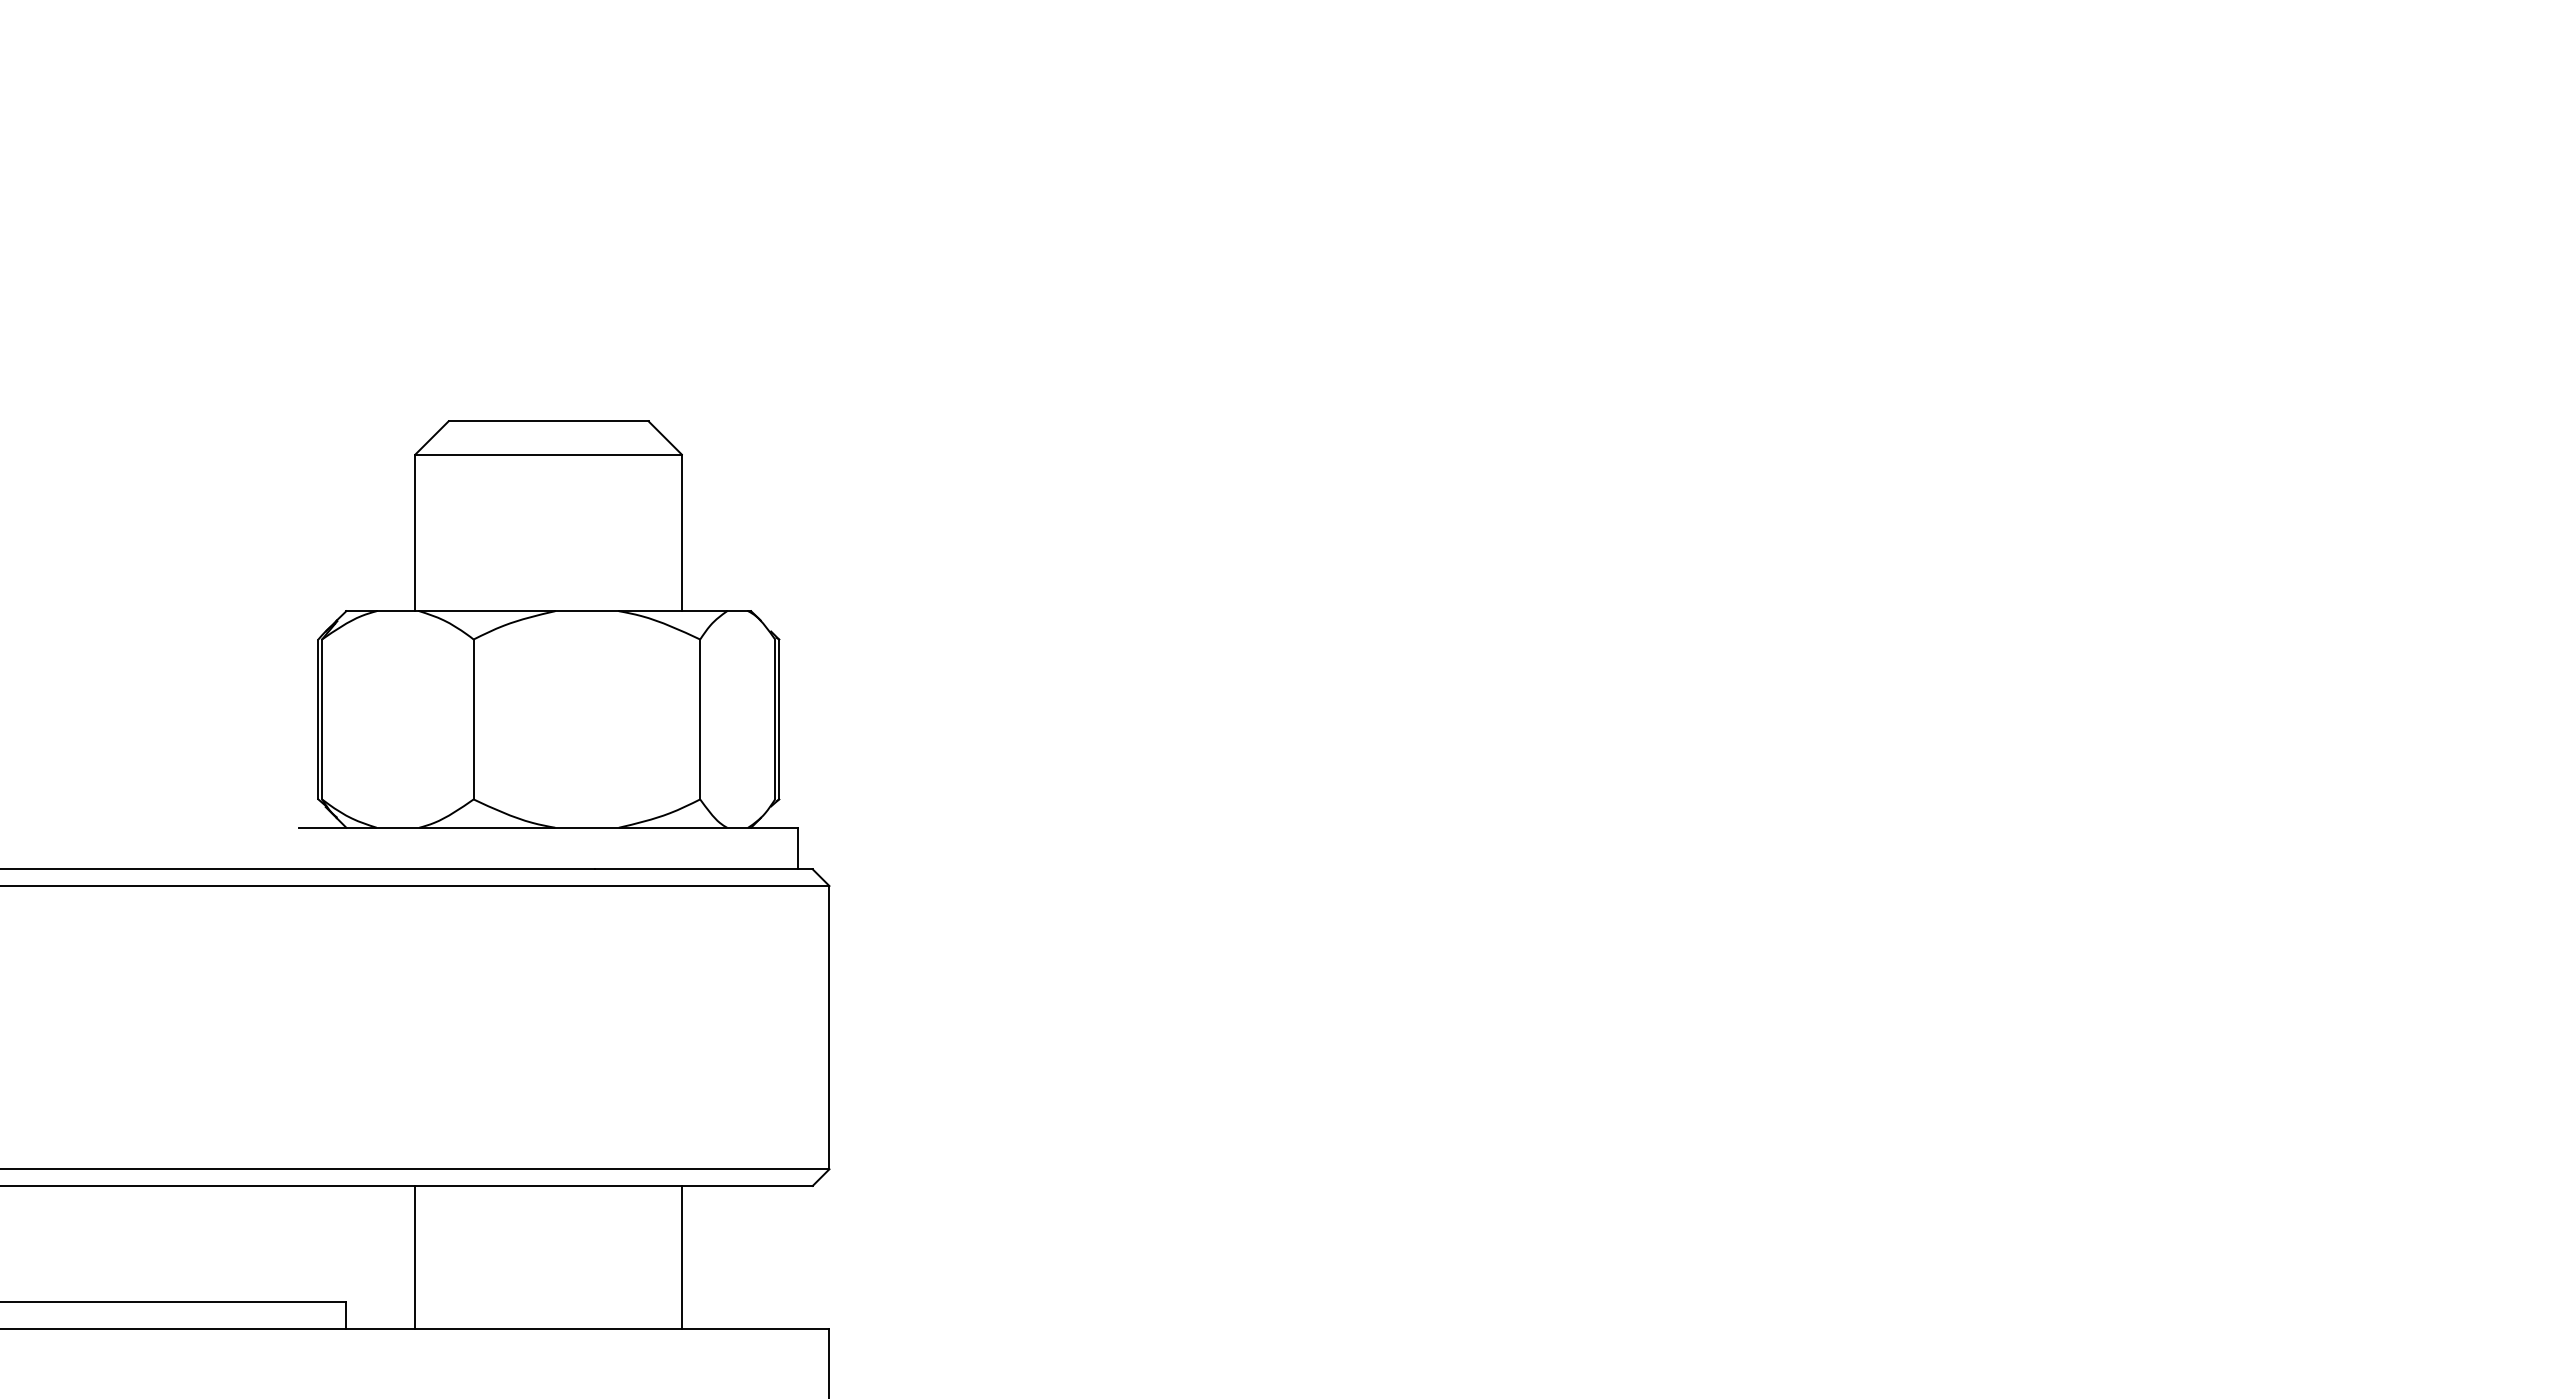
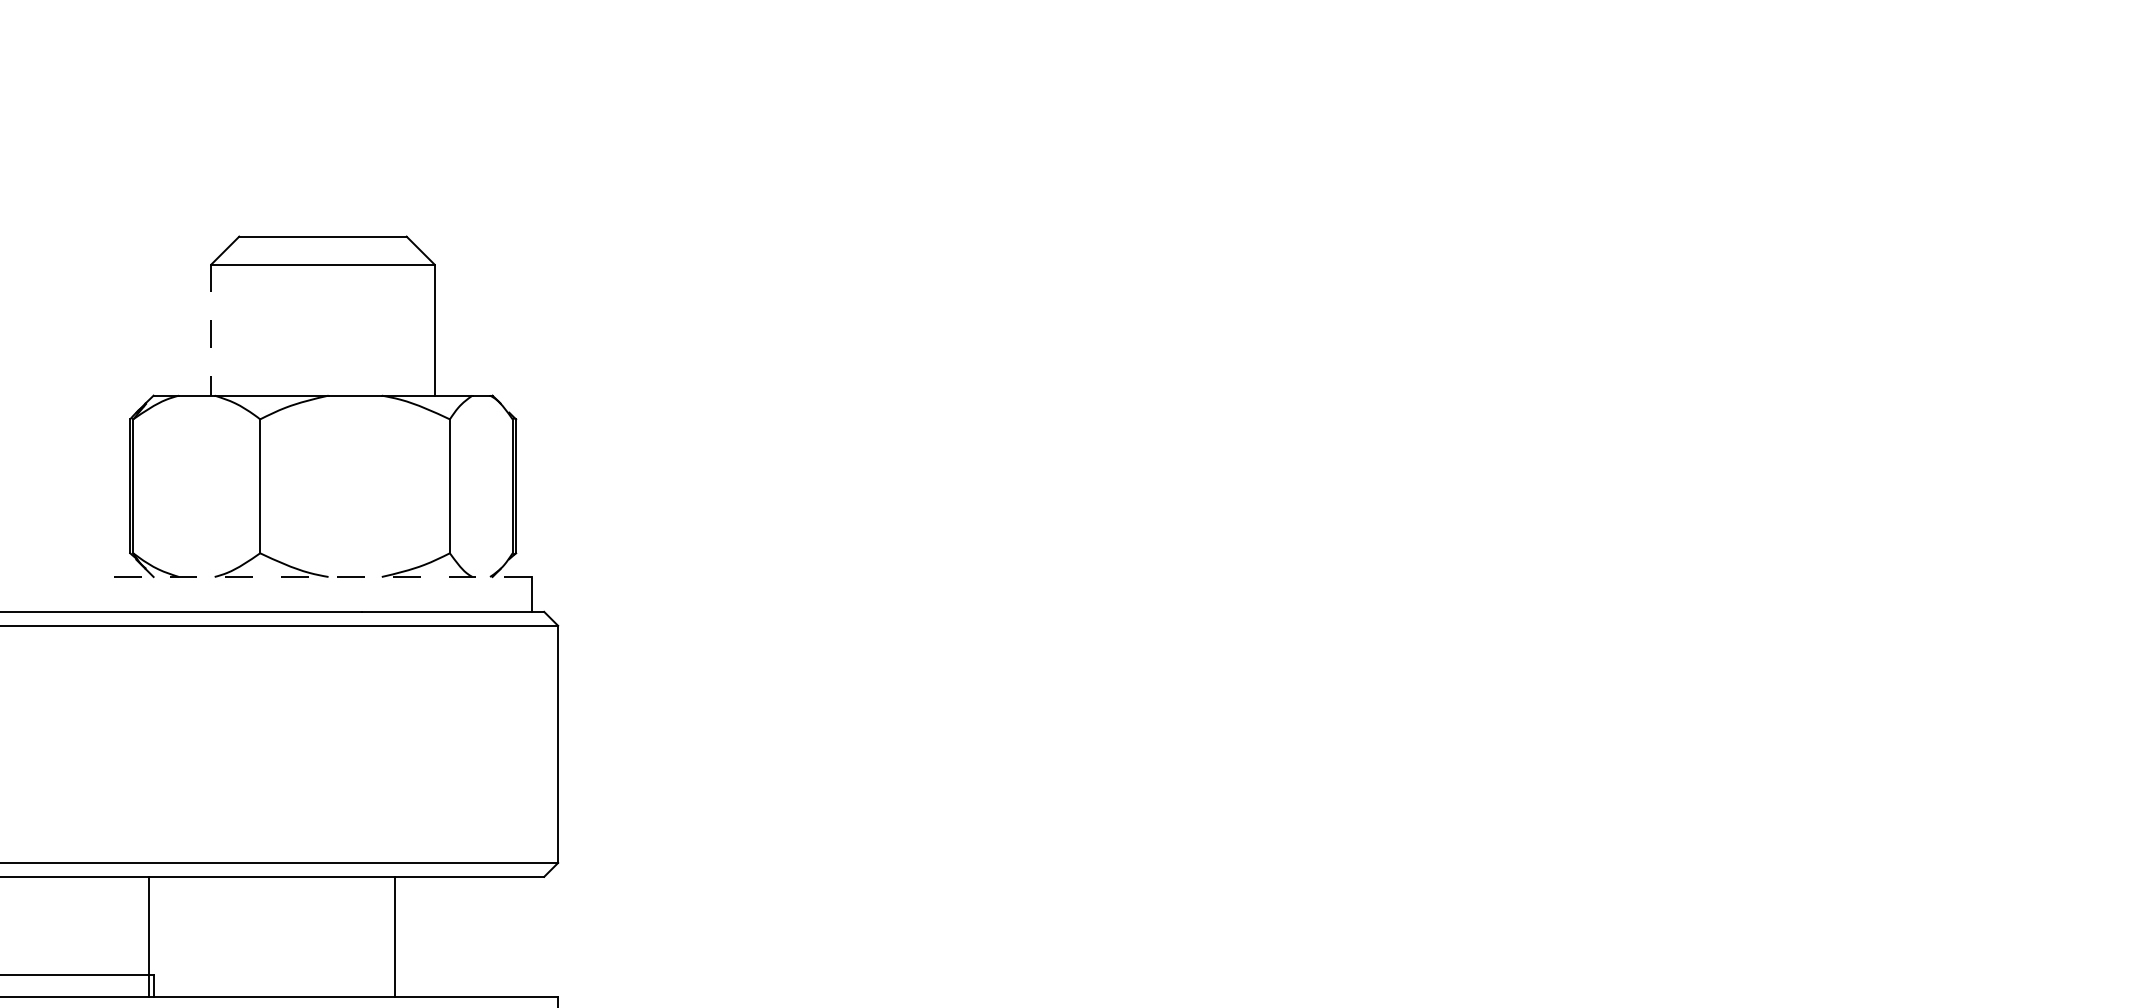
line: (415, 533) -> (211, 330), solid -> dashed
line: (548, 827) -> (322, 576), solid -> dashed
line: (415, 1257) -> (149, 936), moved
line: (681, 1257) -> (394, 936), moved

